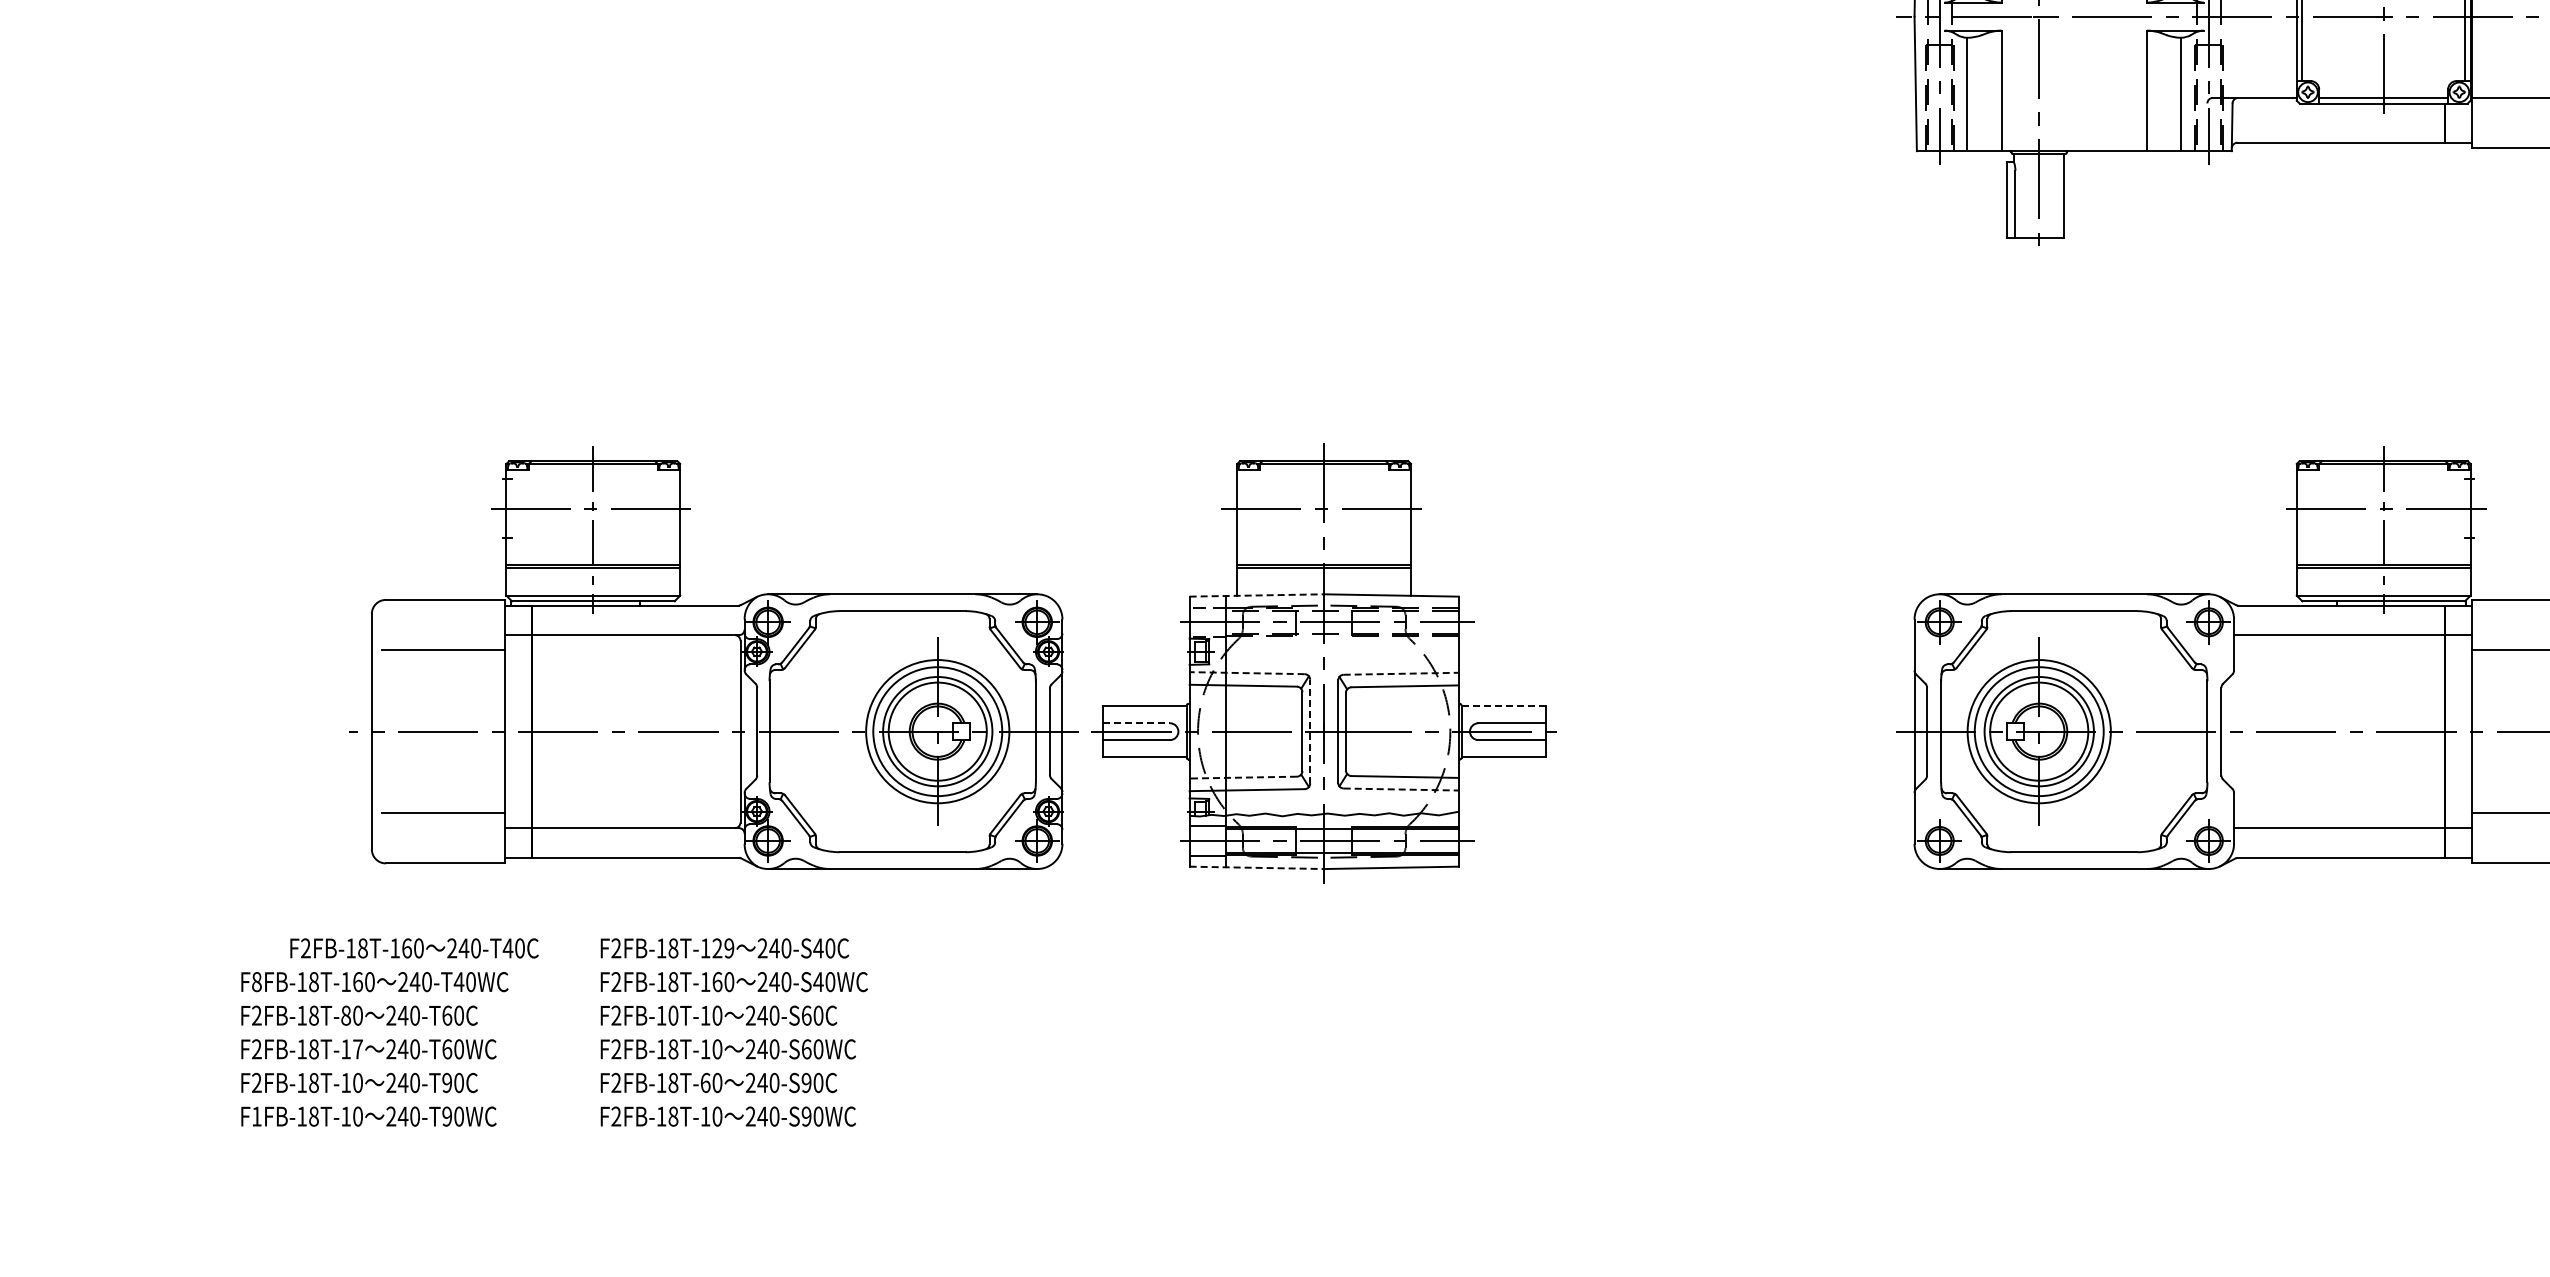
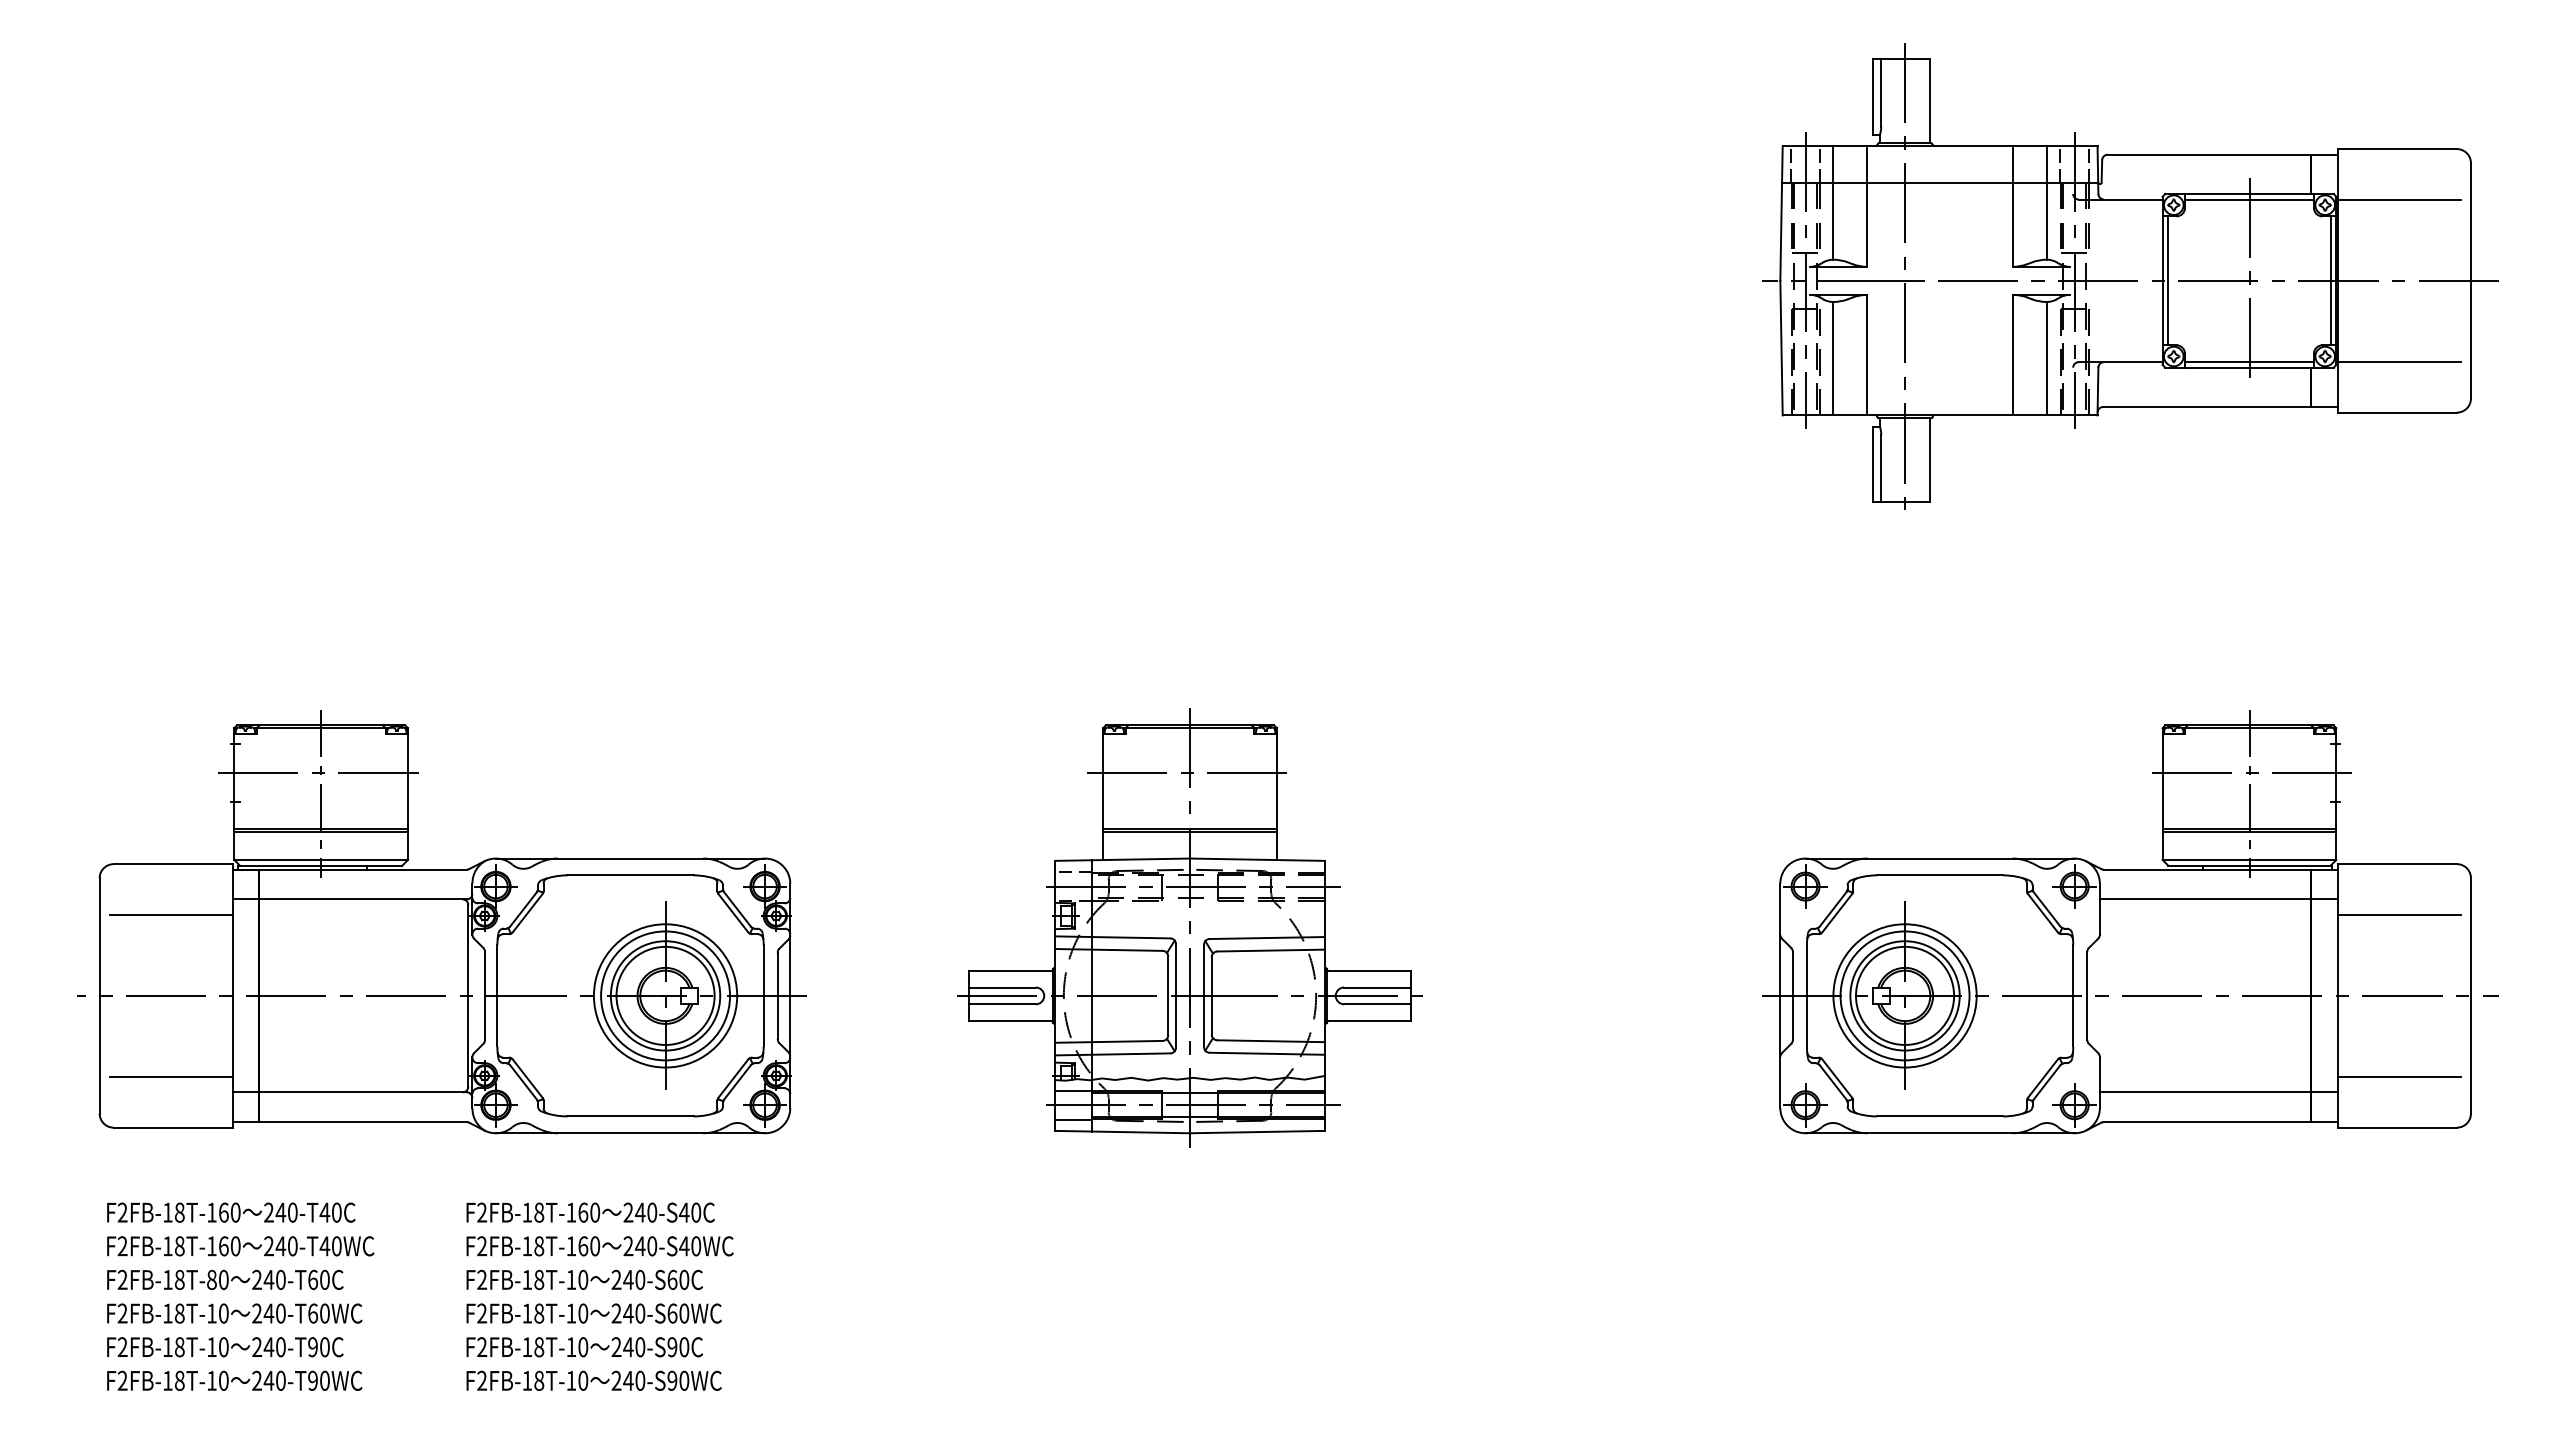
line: (1257, 595) -> (1123, 859), dashed -> solid
part: (713, 658) -> (441, 922), moved
line: (1246, 673) -> (1112, 937), dashed -> solid
line: (1401, 674) -> (1267, 938), dashed -> solid
line: (1502, 706) -> (1368, 970), dashed -> solid
line: (1136, 723) -> (1002, 987), dashed -> solid
line: (1309, 731) -> (1175, 995), dashed -> solid
line: (1243, 777) -> (1109, 1041), dashed -> solid
line: (1401, 789) -> (1267, 1053), dashed -> solid
line: (1257, 868) -> (1123, 1132), dashed -> solid
text: (414, 948) -> (231, 1212), moved
text: (723, 948) -> (589, 1212), F2FB-18T-129 -> F2FB-18T-160
text: (256, 982) -> (122, 1246), F8FB-18T-160 -> F2FB-18T-160
text: (673, 1015) -> (539, 1279), F2FB-10T-10 -> F2FB-18T-10
text: (357, 1049) -> (223, 1313), F2FB-18T-17 -> F2FB-18T-10
text: (705, 1083) -> (571, 1347), F2FB-18T-60 -> F2FB-18T-10
text: (256, 1116) -> (122, 1380), F1FB-18T-10 -> F2FB-18T-10

